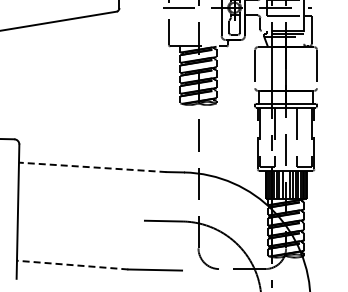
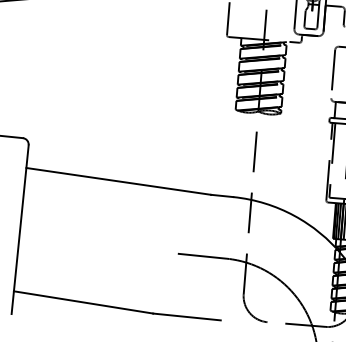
line: (92, 167) -> (118, 181), dashed -> solid
line: (72, 265) -> (83, 302), dashed -> solid

